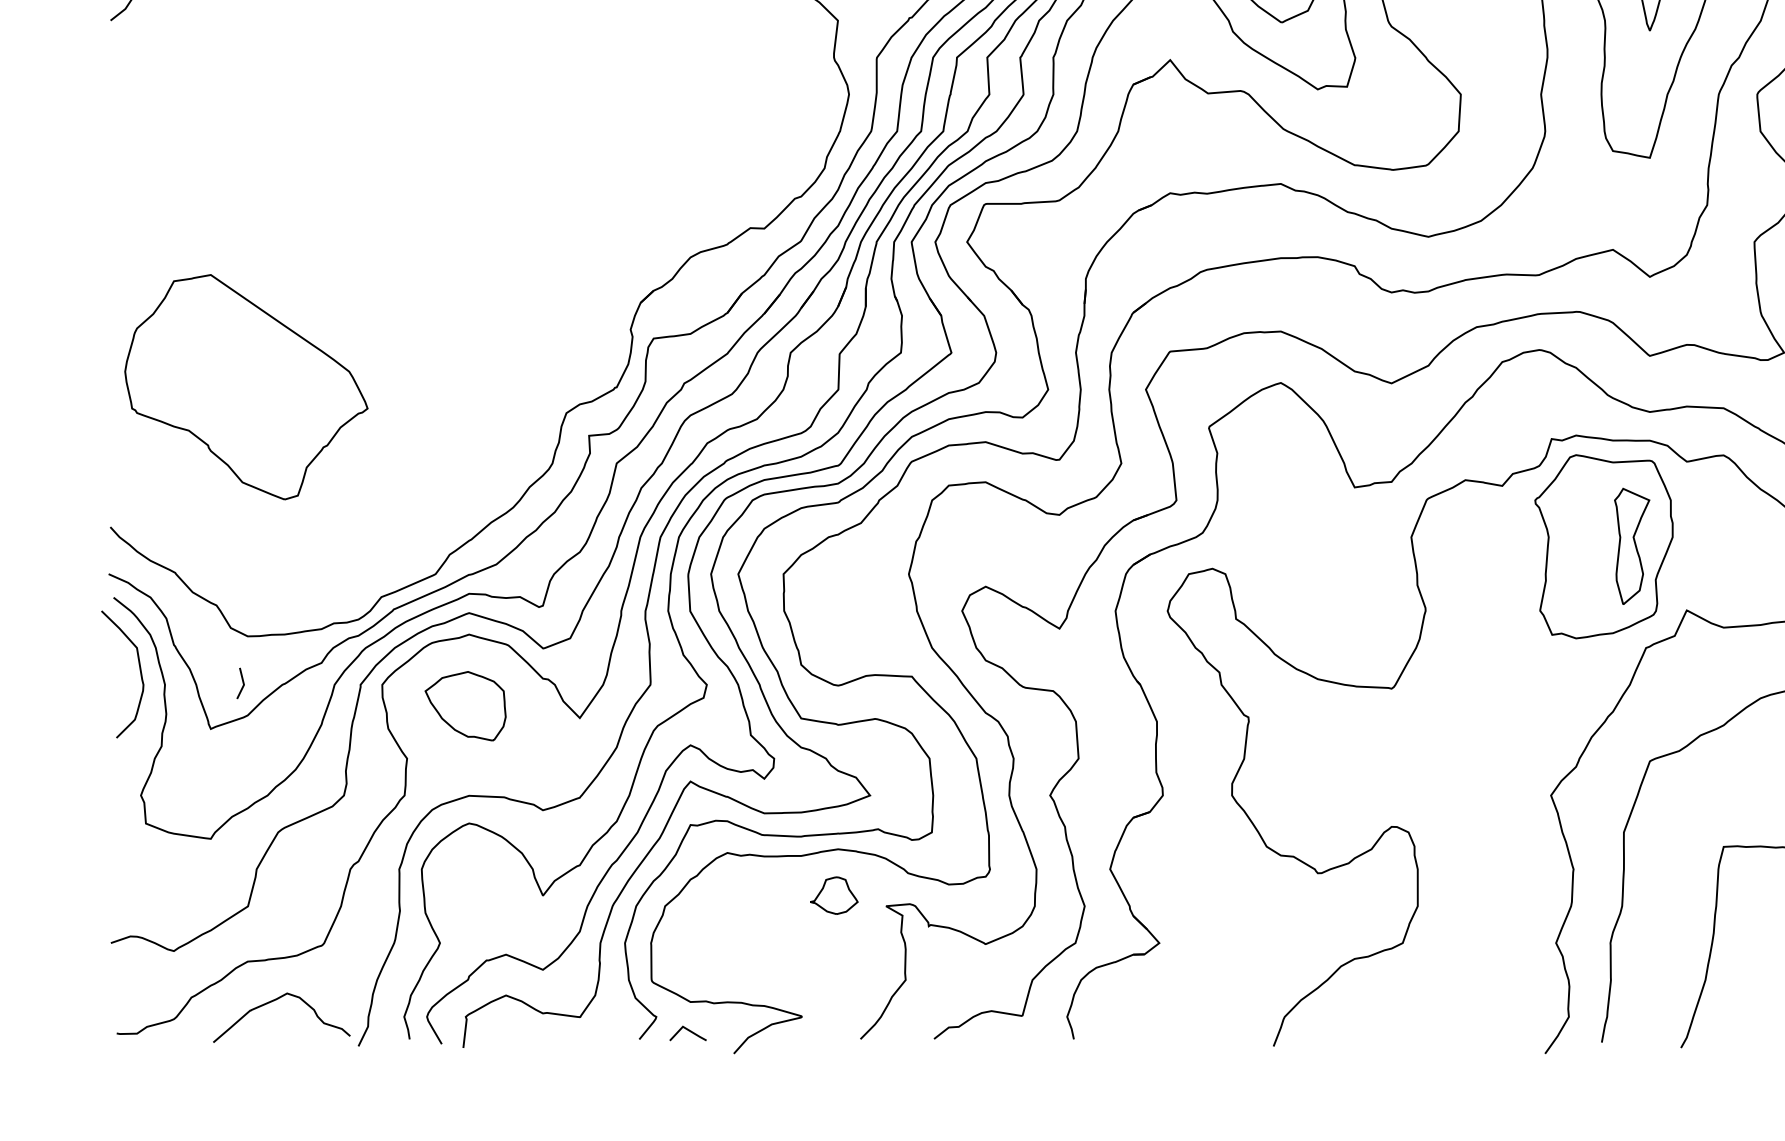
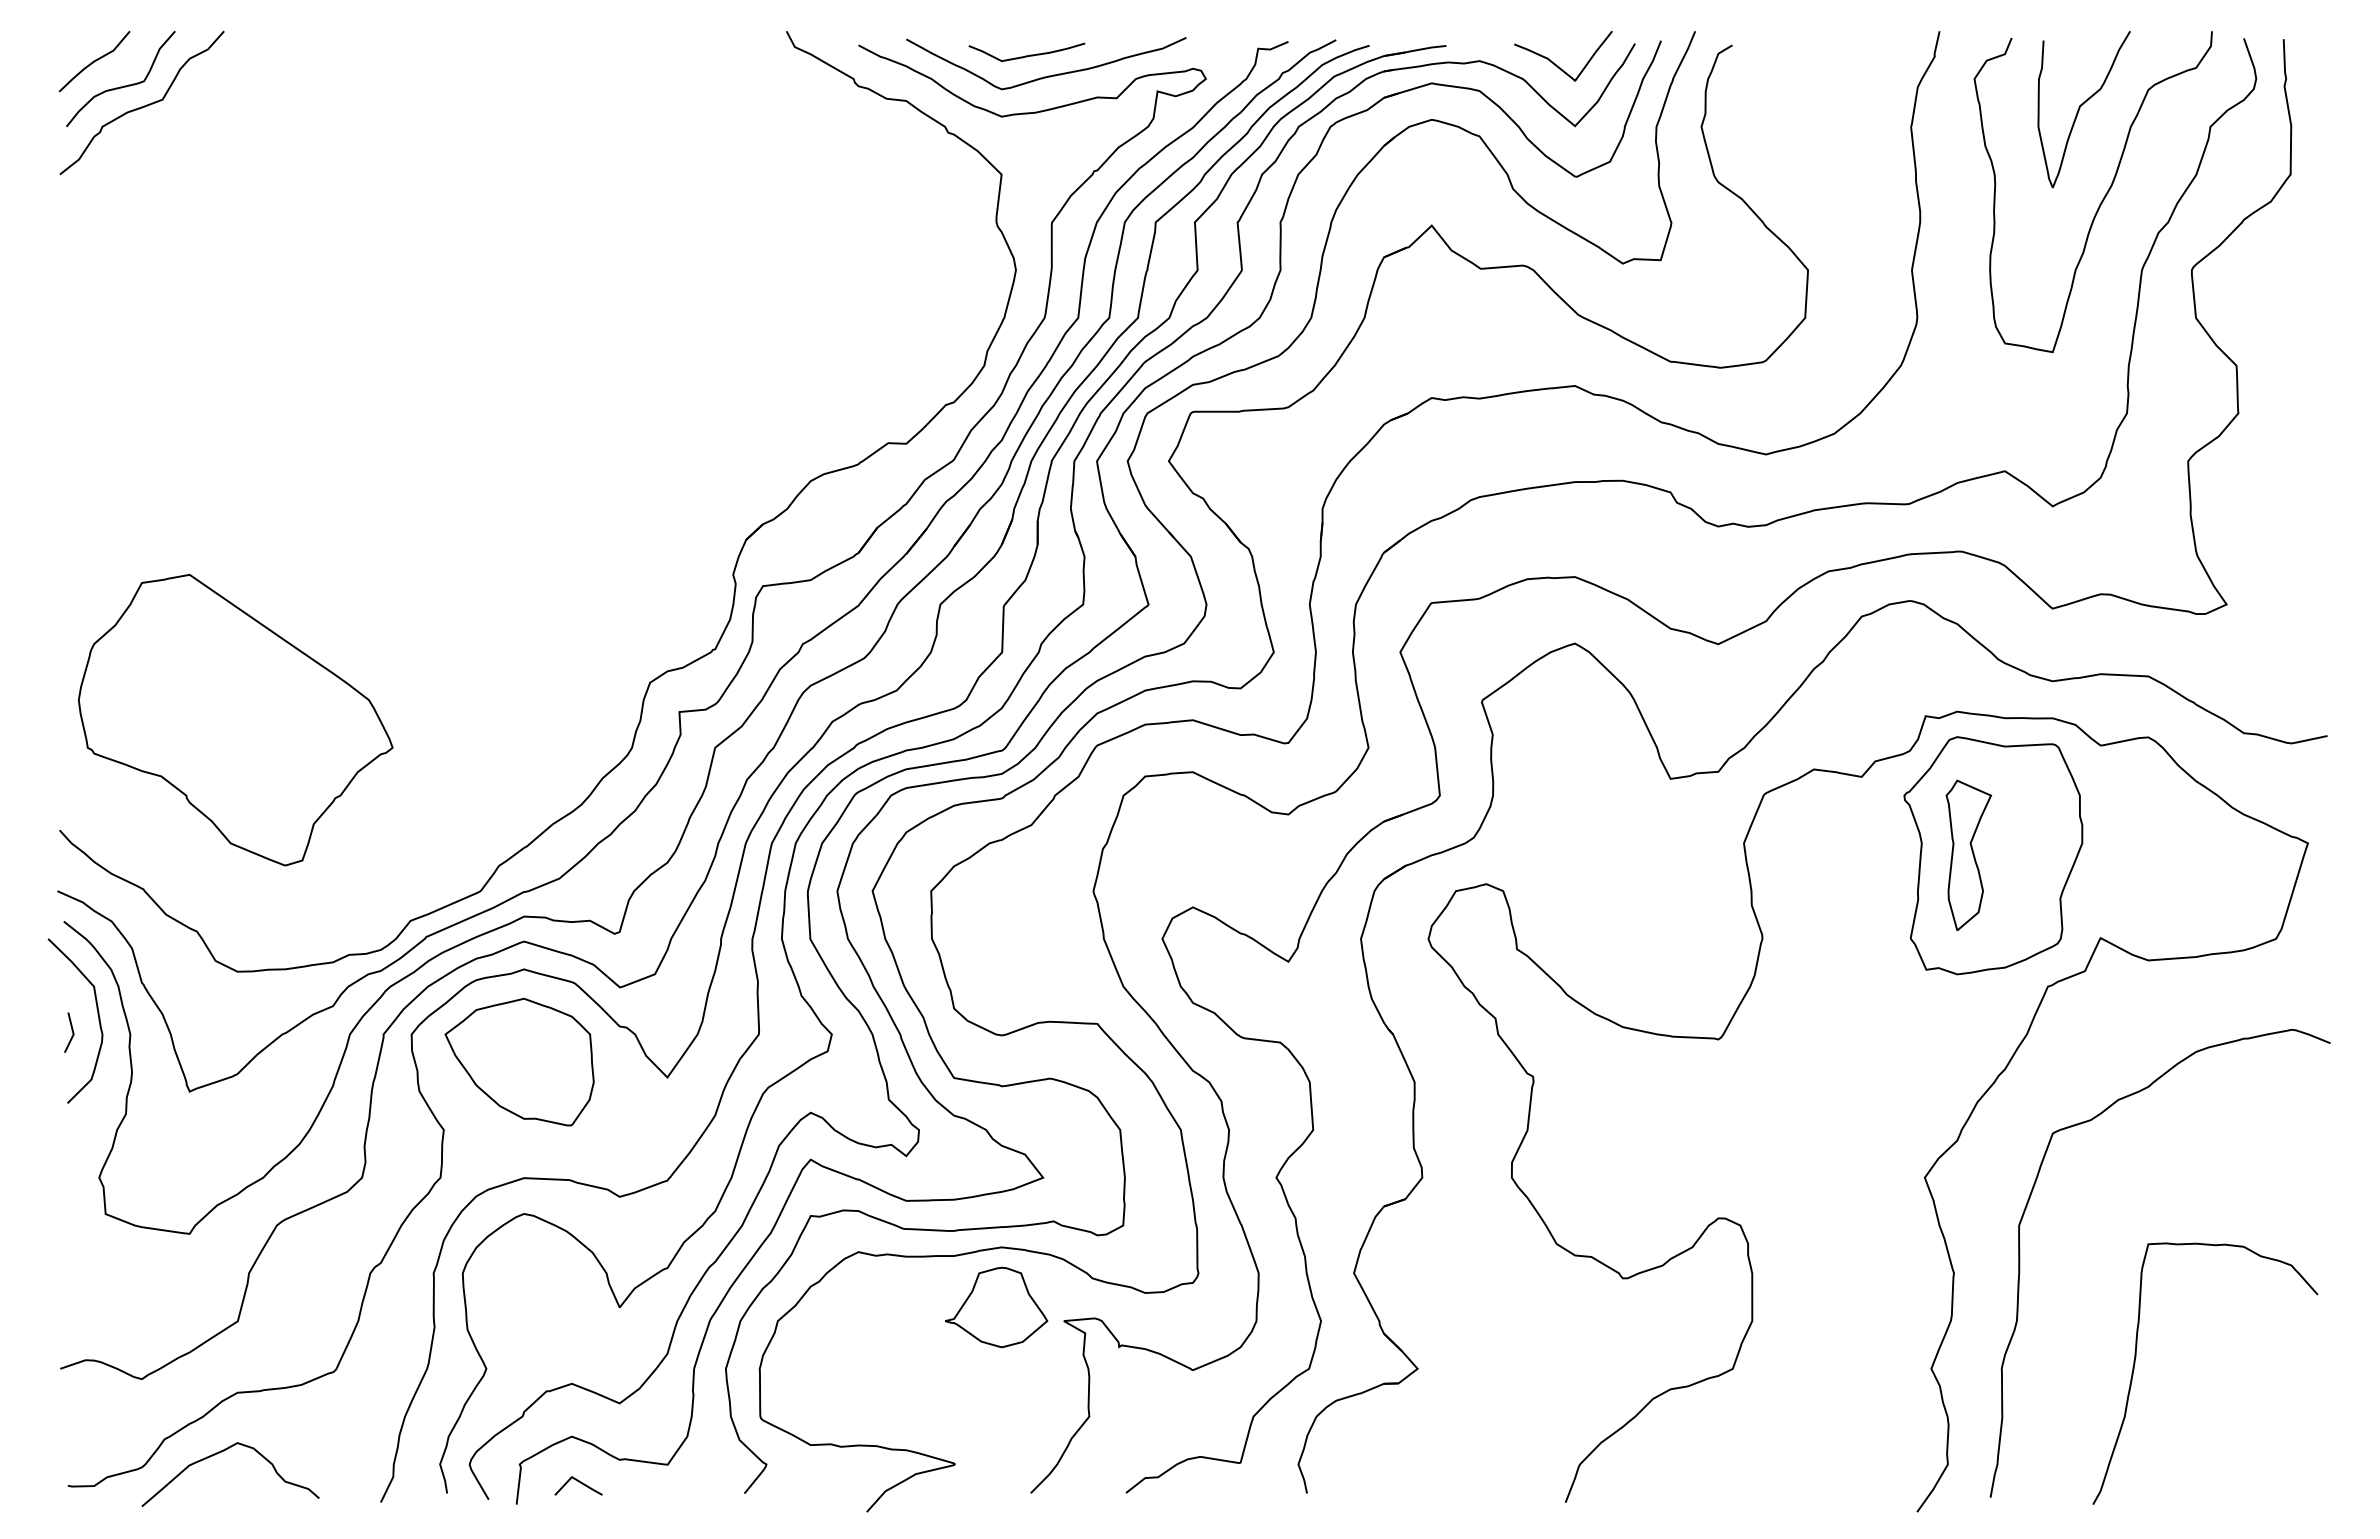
part: (246, 387) -> (235, 720), moved
part: (1631, 545) -> (1968, 854), moved
line: (242, 681) -> (71, 1030), moved
part: (465, 705) -> (519, 1061), size x1.43
part: (834, 895) -> (996, 1307), size x1.67
curve: (273, 1001) -> (219, 1453), moved
line: (689, 1031) -> (580, 1483), moved

